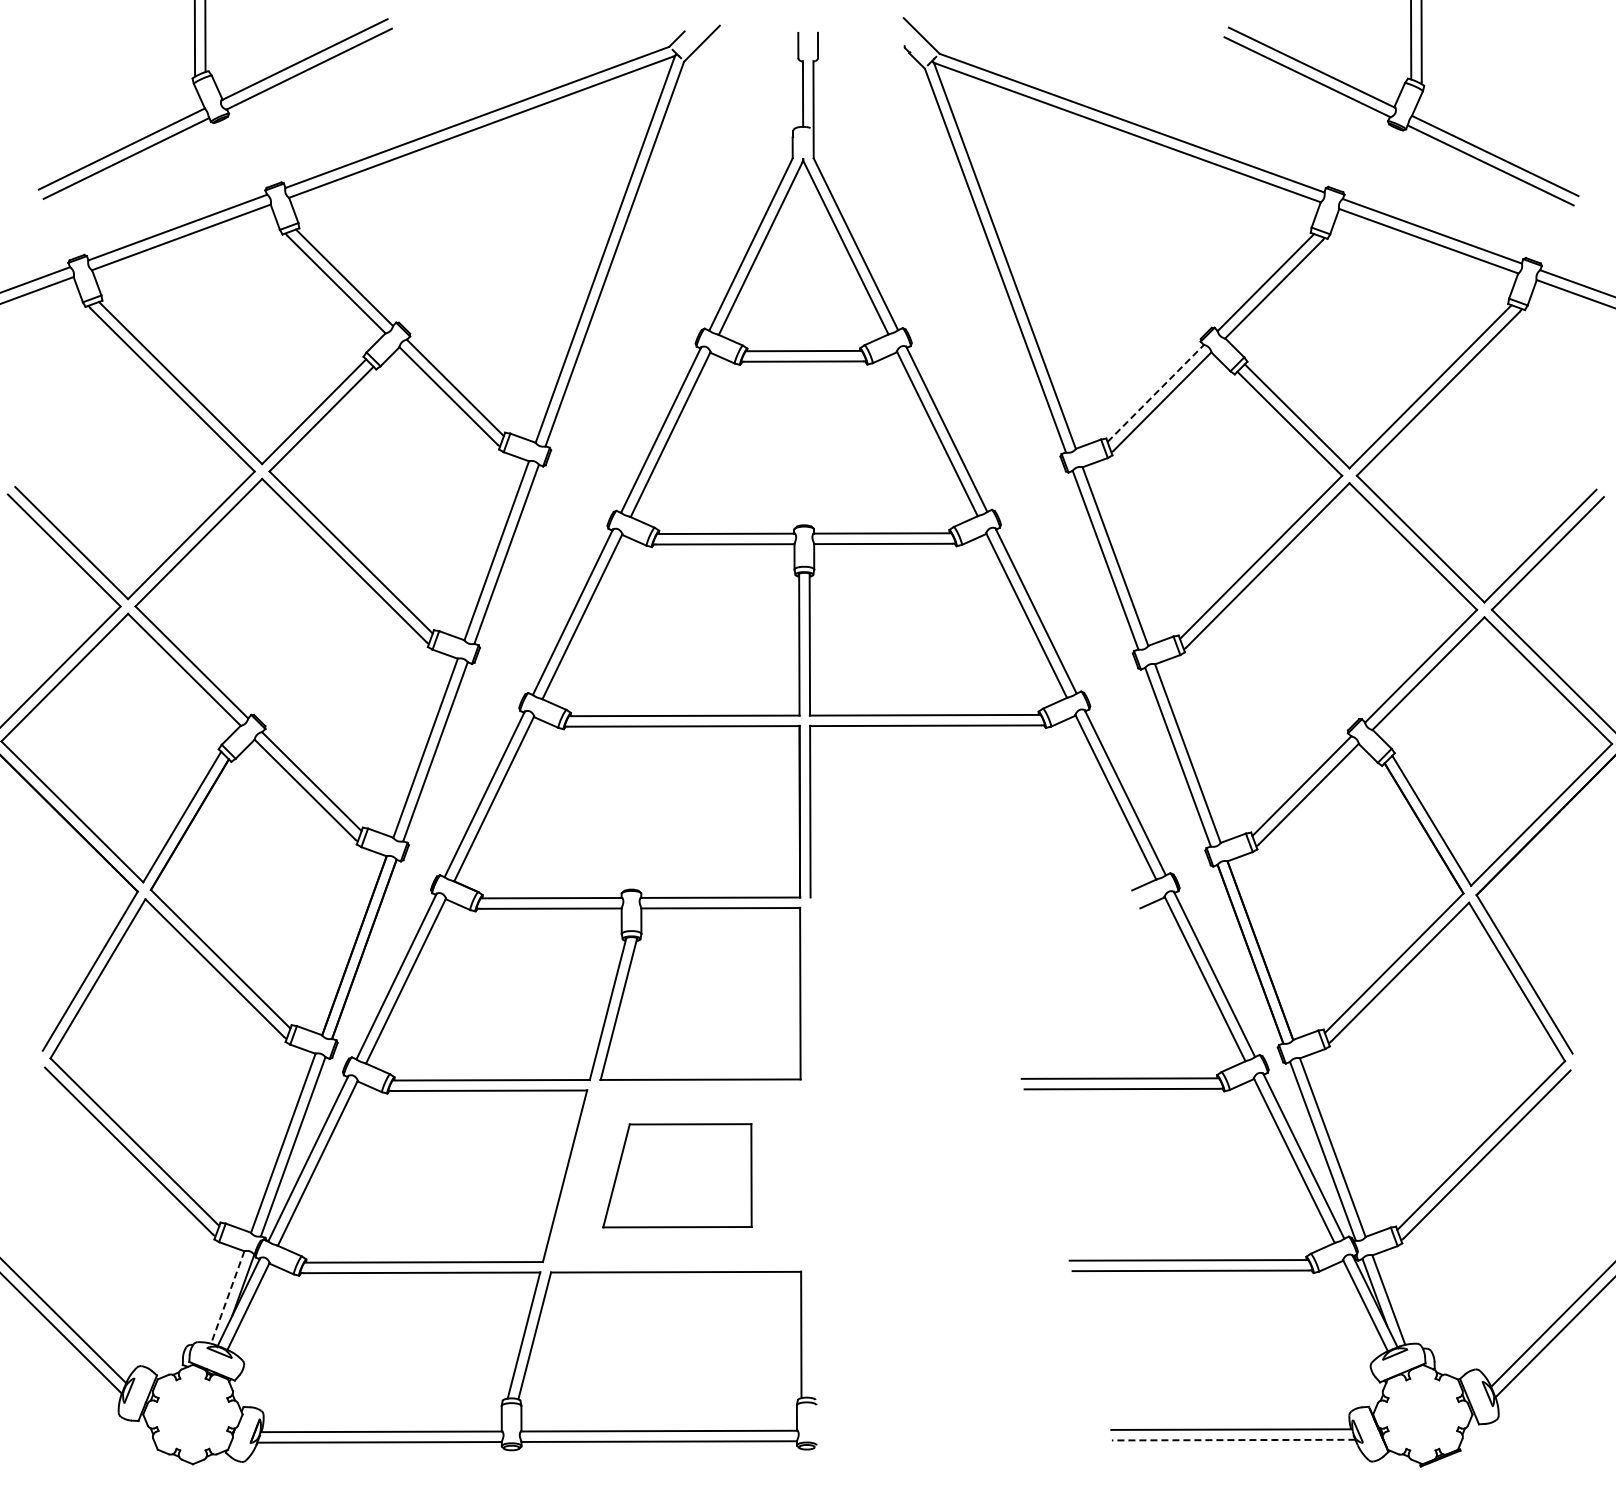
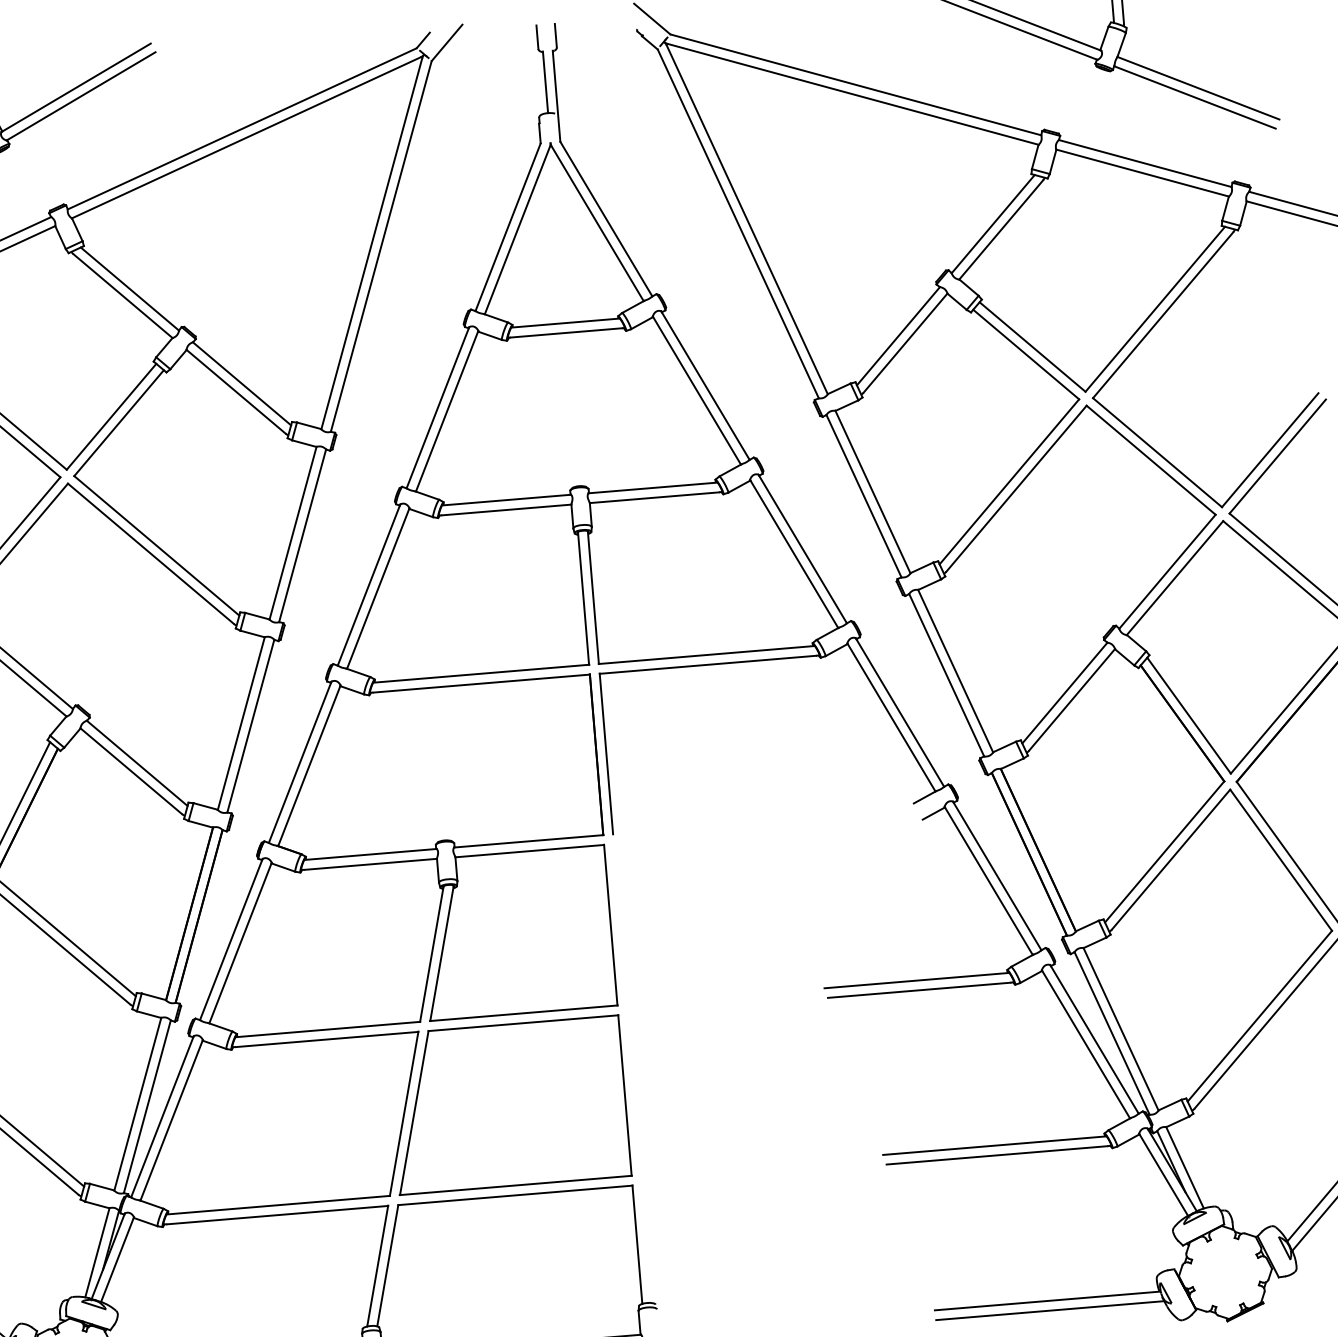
line: (1156, 393) -> (899, 336), dashed -> solid
part: (677, 1175) -> (509, 1104), size x1.67
line: (227, 1297) -> (97, 1252), dashed -> solid
line: (1233, 1440) -> (1050, 1311), dashed -> solid

